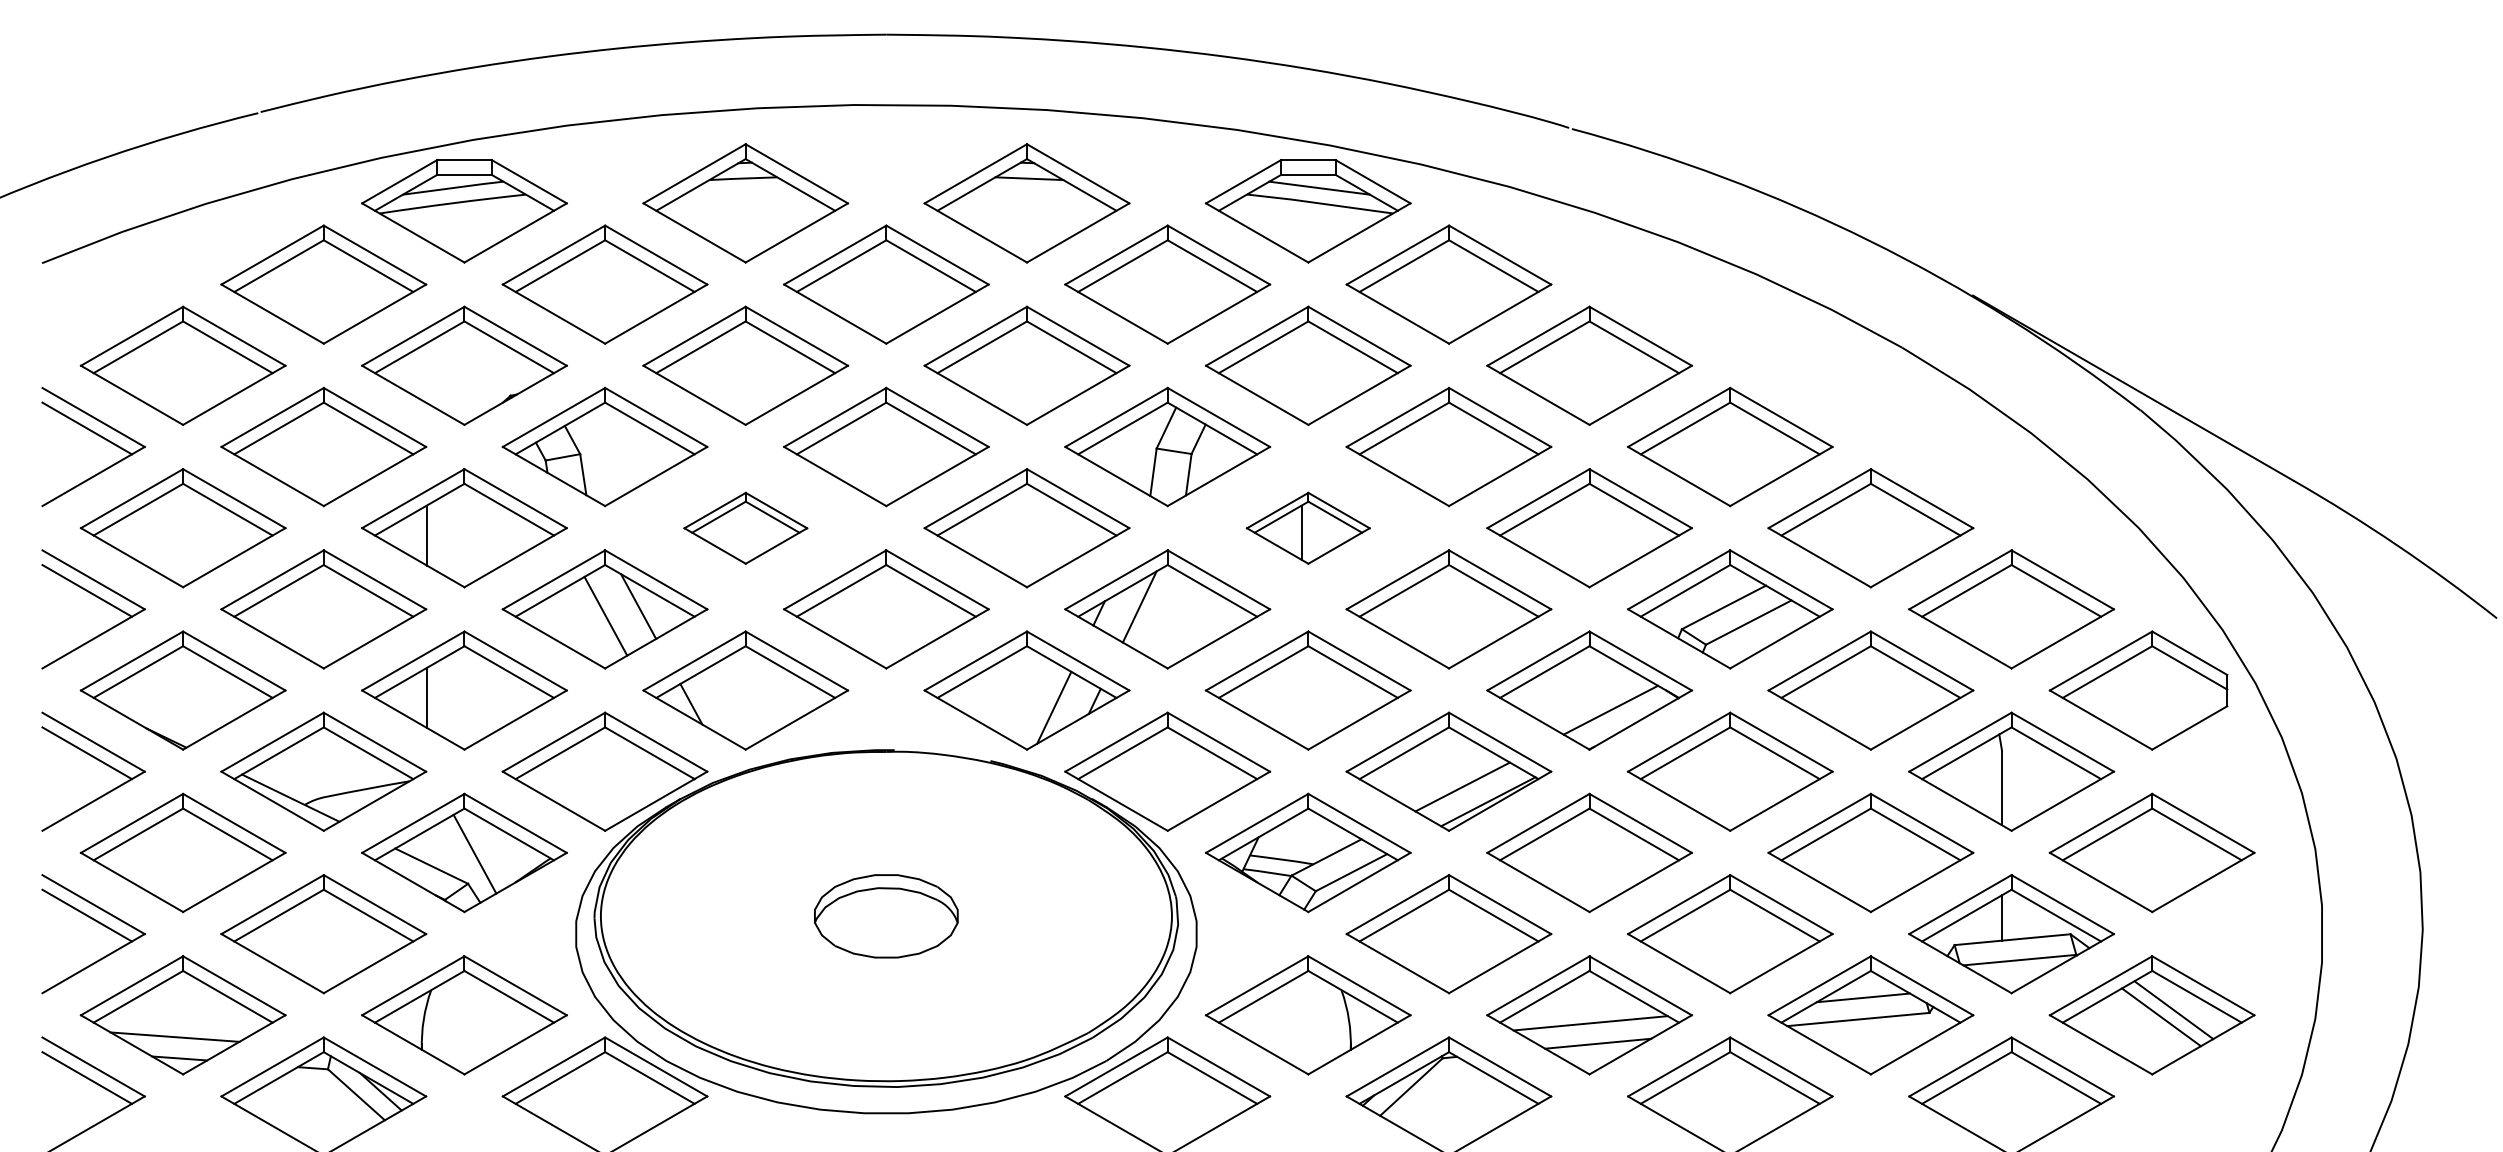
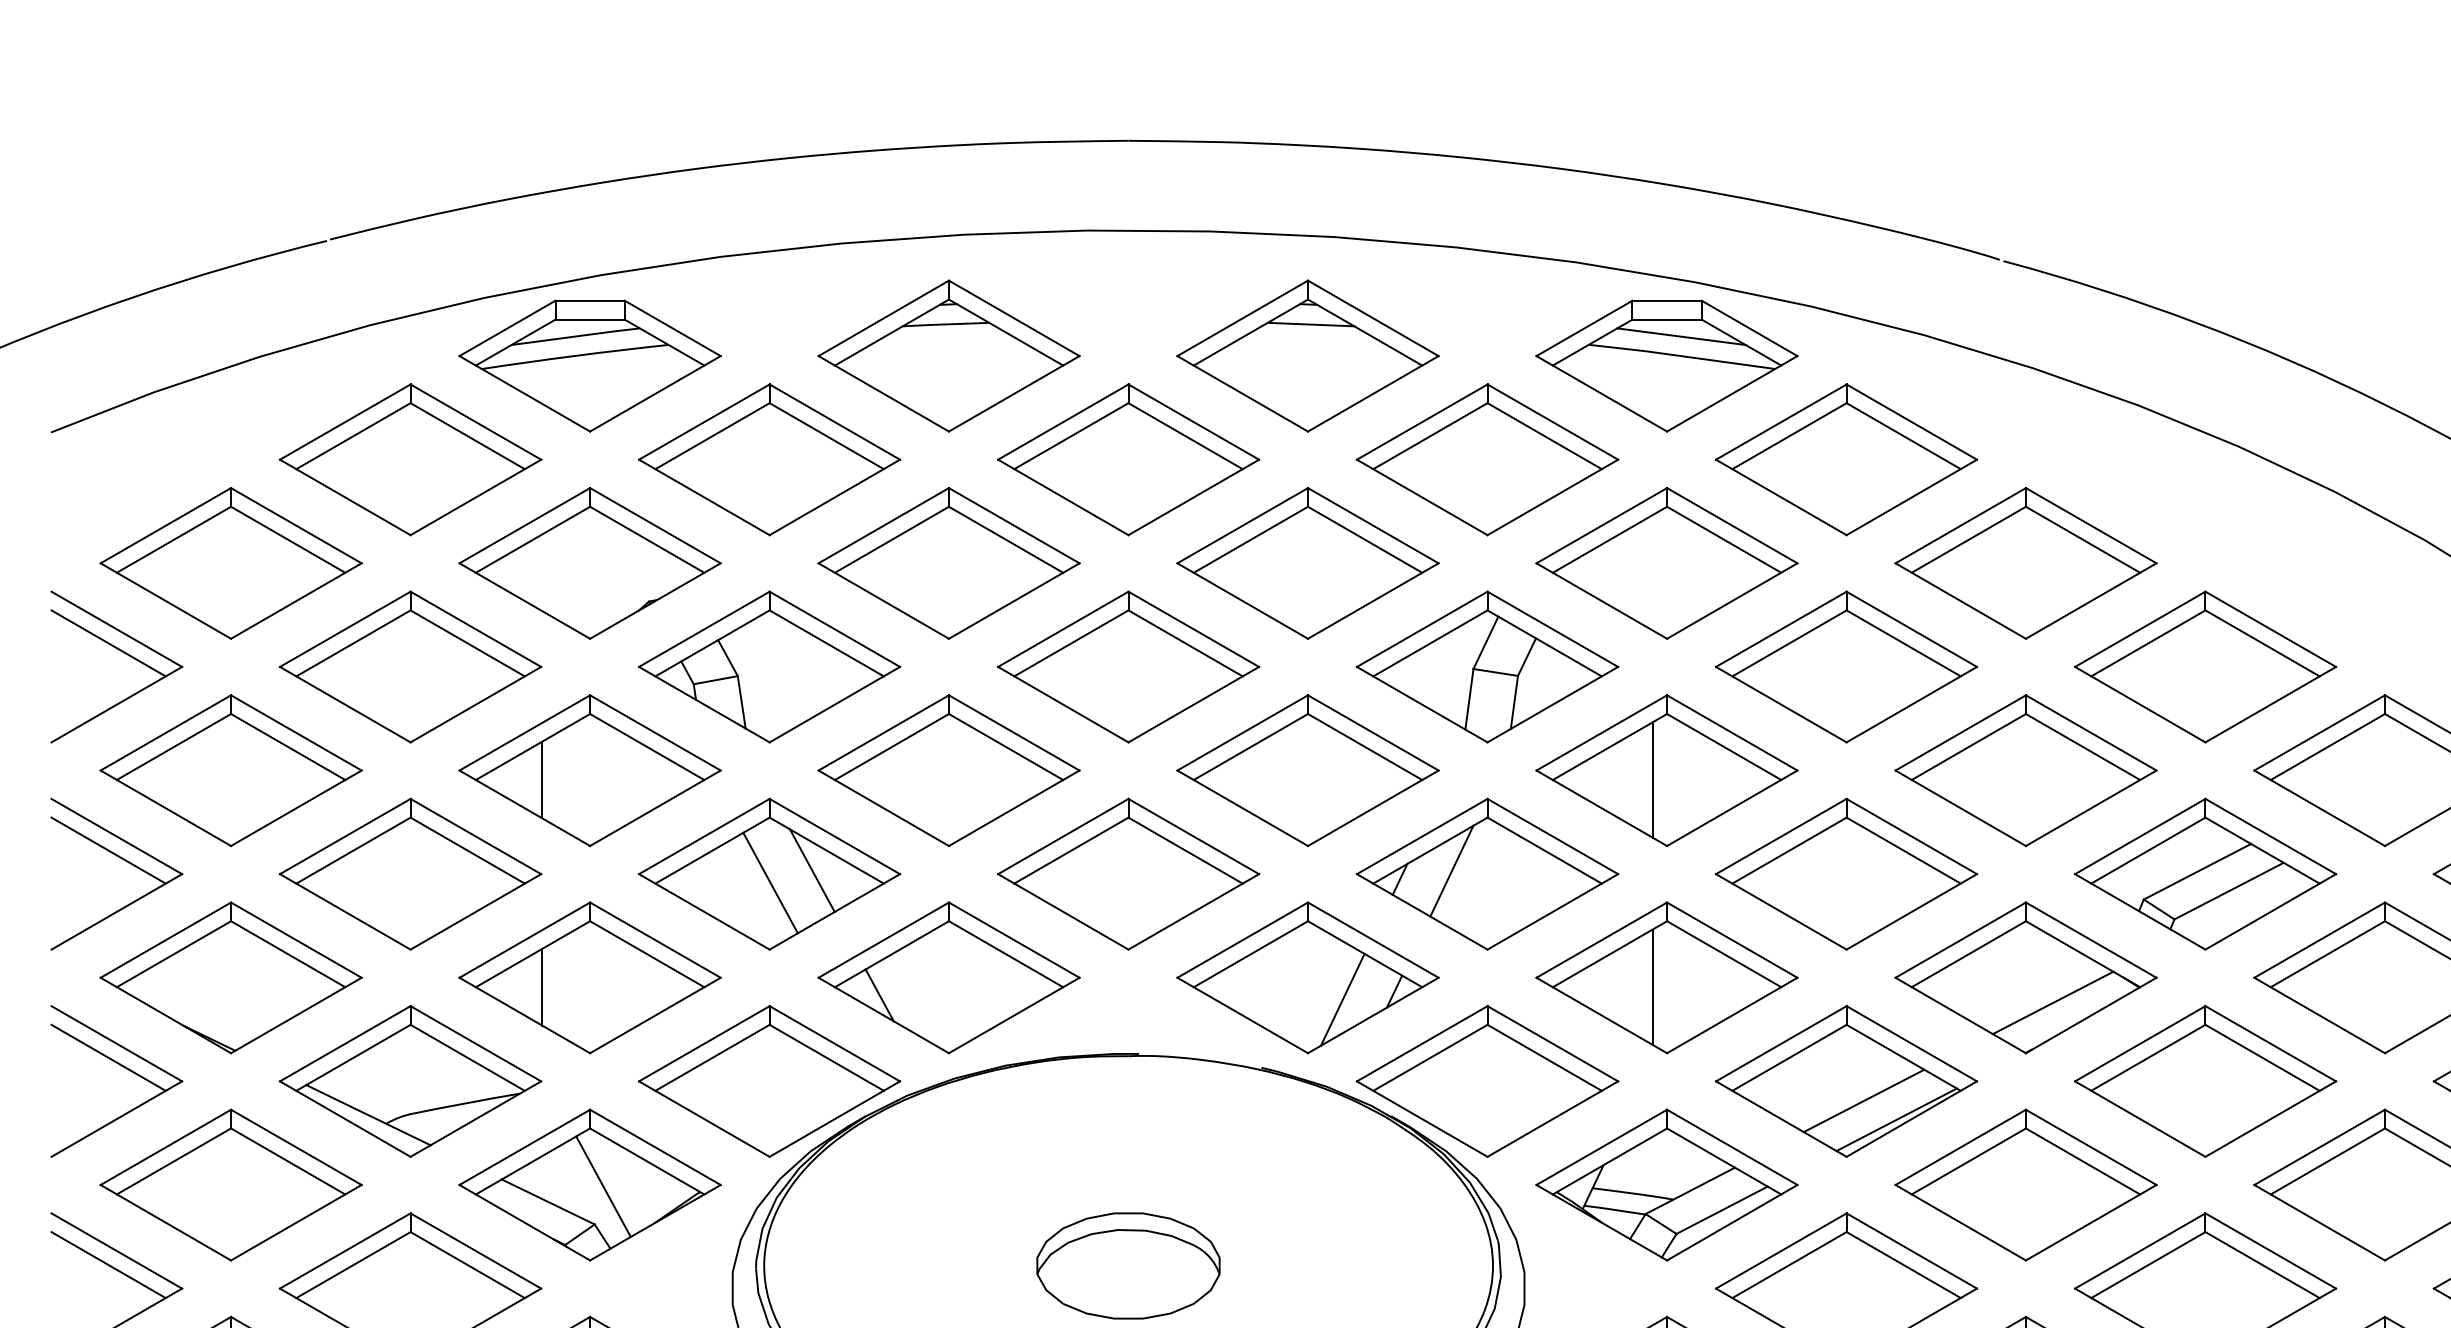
part: (745, 528) -> (948, 771), size x1.67
part: (1308, 528) -> (1667, 771), size x1.67
line: (1296, 697) -> (1651, 986), added

